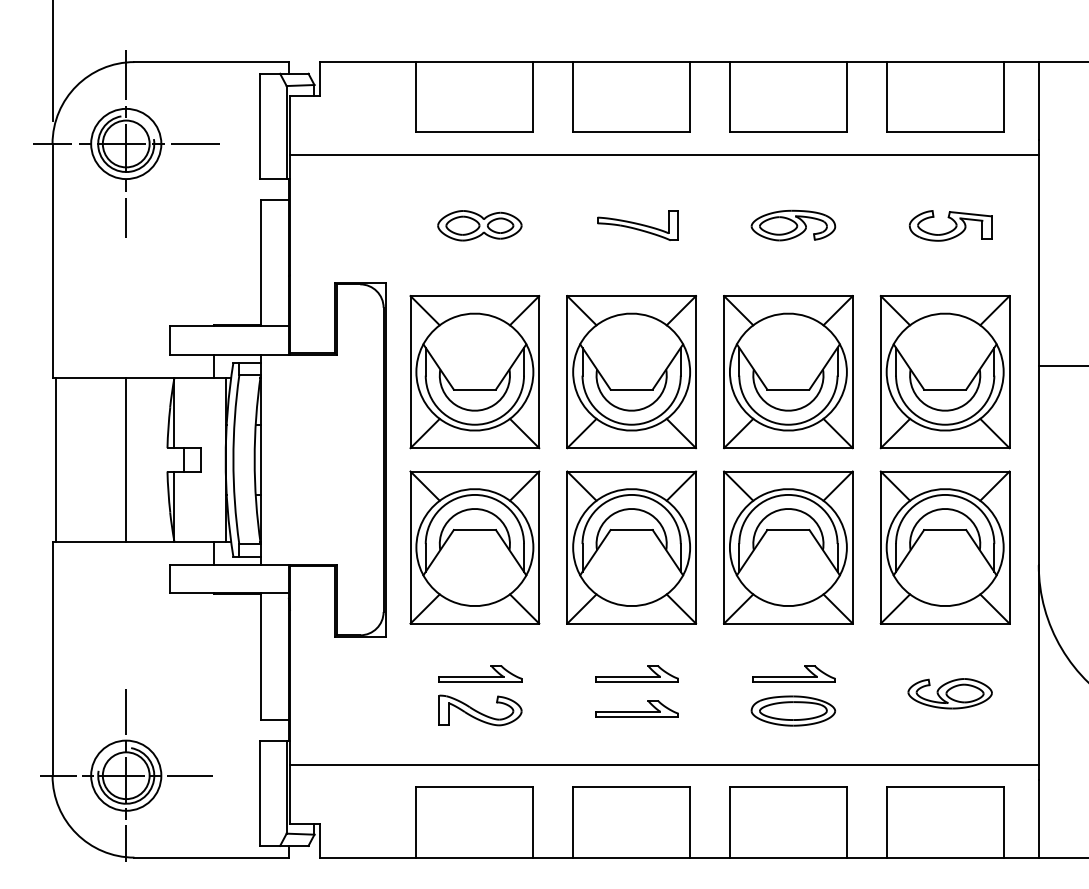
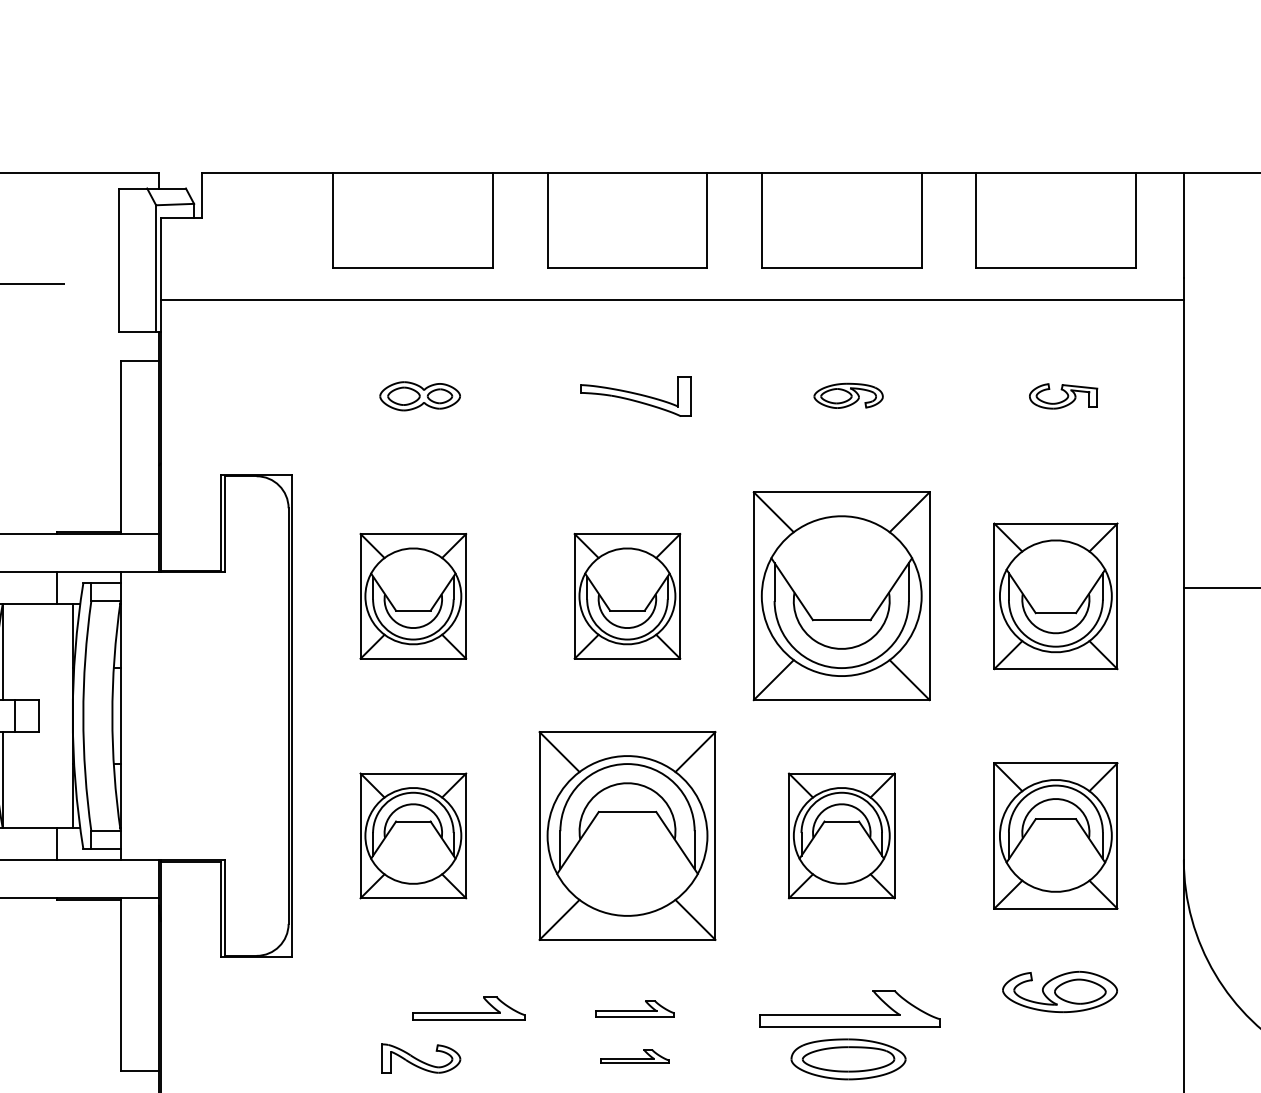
part: (479, 225) -> (419, 395), size x0.7
part: (793, 225) -> (848, 395), size x0.6
part: (950, 225) -> (1063, 395), size x0.6
part: (474, 372) -> (412, 596), size x0.6
part: (631, 372) -> (627, 596), size x0.6
part: (944, 372) -> (1055, 596), size x0.7
part: (474, 547) -> (412, 835), size x0.6
part: (788, 547) -> (841, 835), size x0.6
part: (944, 547) -> (1055, 835), size x0.7
part: (480, 673) -> (468, 1008), moved
part: (636, 673) -> (634, 1008), size x0.7
part: (793, 673) -> (848, 1008), size x1.6
part: (949, 693) -> (1059, 991), moved
part: (636, 708) -> (634, 1055), size x0.6
part: (480, 710) -> (420, 1058), size x0.7

